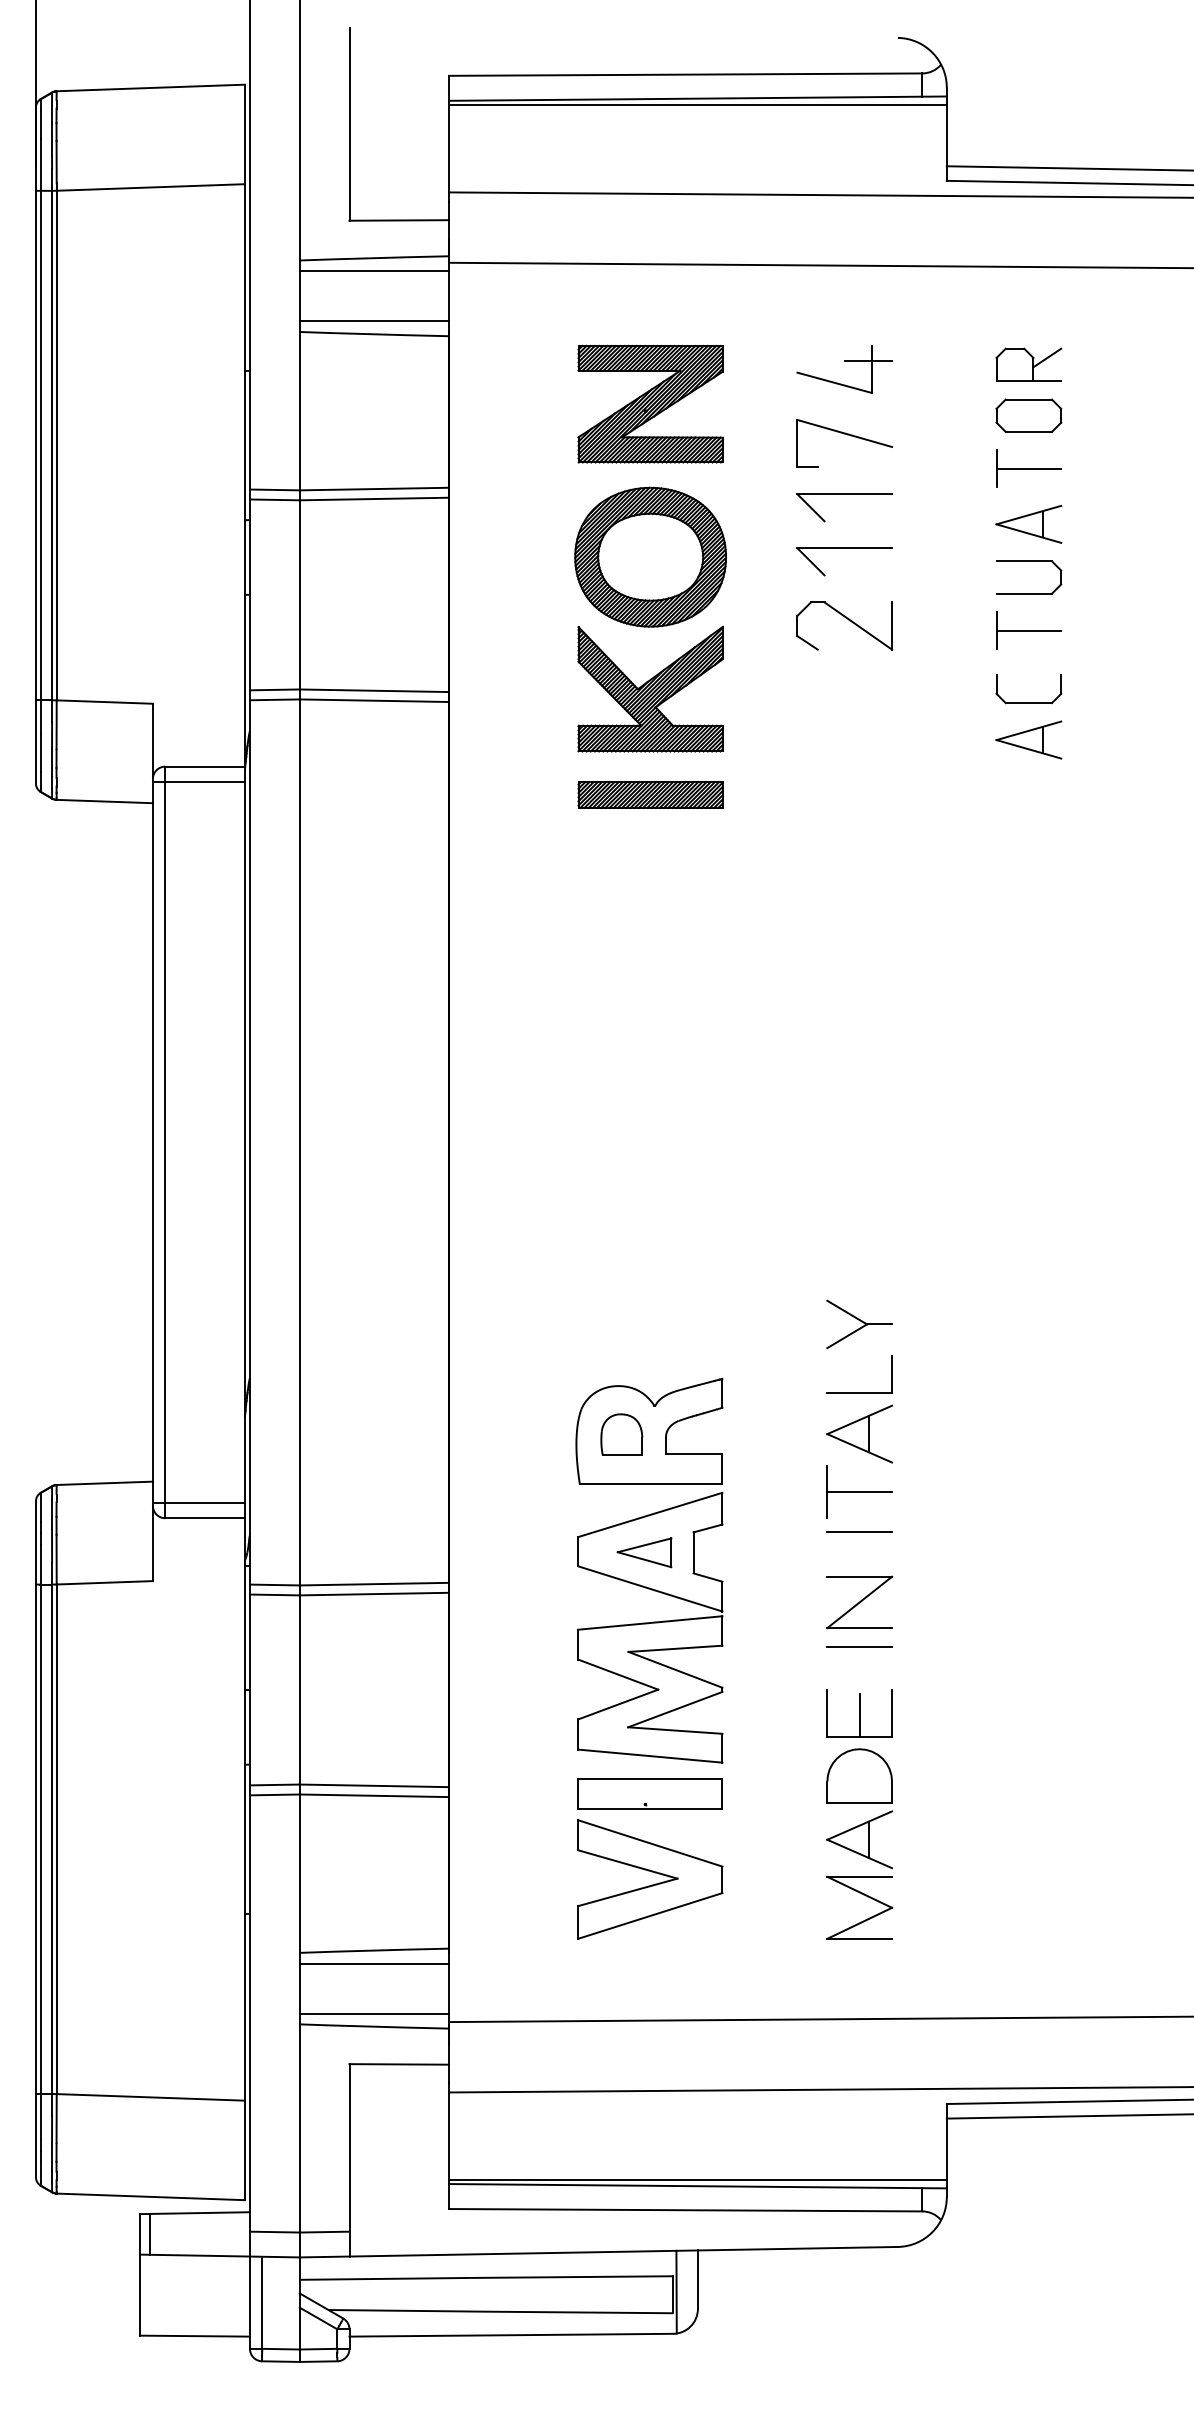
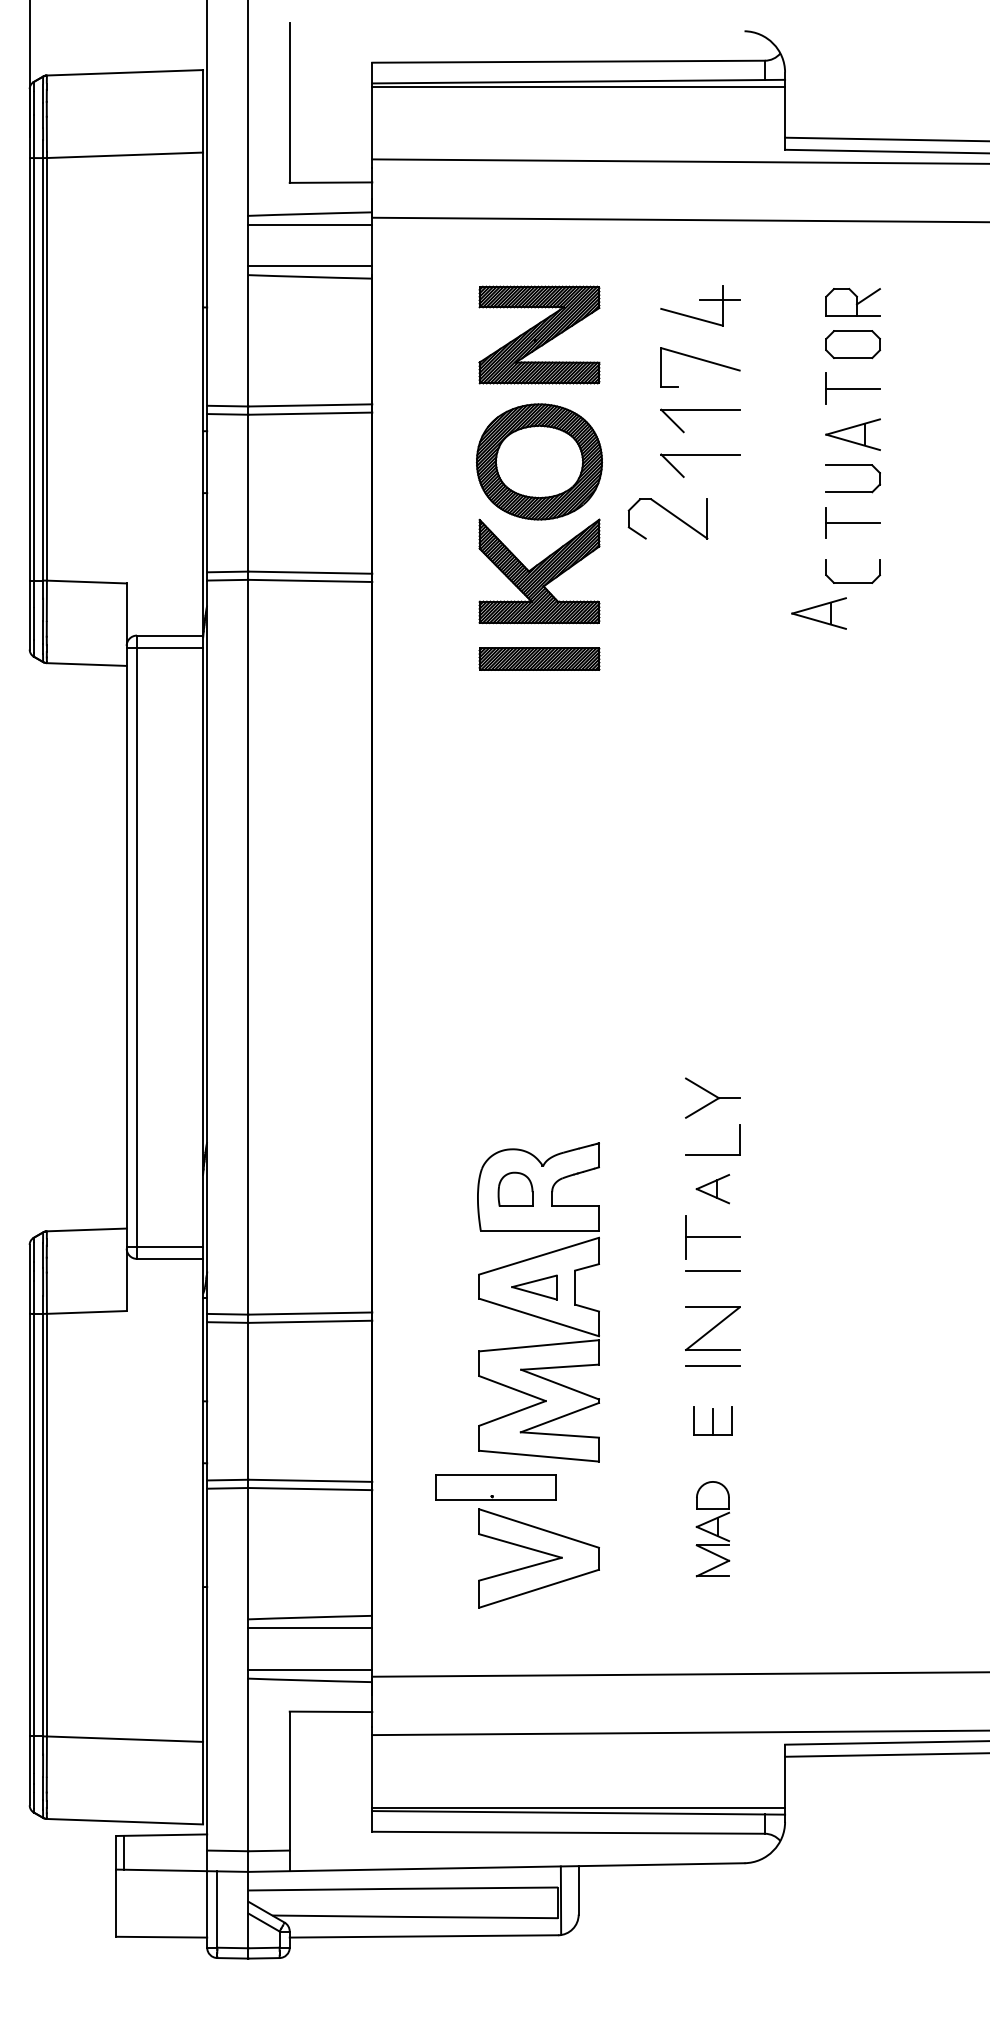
part: (848, 620) -> (671, 514), moved
part: (1028, 739) -> (818, 613), moved
part: (859, 1433) -> (712, 1188), size x0.6
part: (859, 1713) -> (712, 1420), size x0.7
part: (649, 1793) -> (495, 1487), moved
part: (859, 1843) -> (712, 1528), size x0.6

